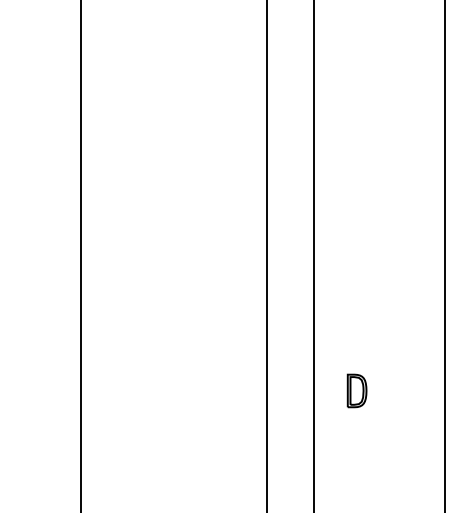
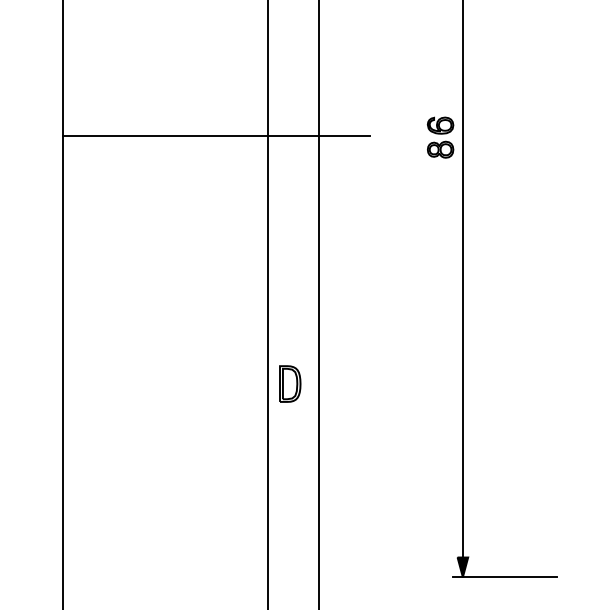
line: (220, 164) -> (216, 135), added
part: (424, 166) -> (440, 137), added
part: (357, 390) -> (290, 383), moved

